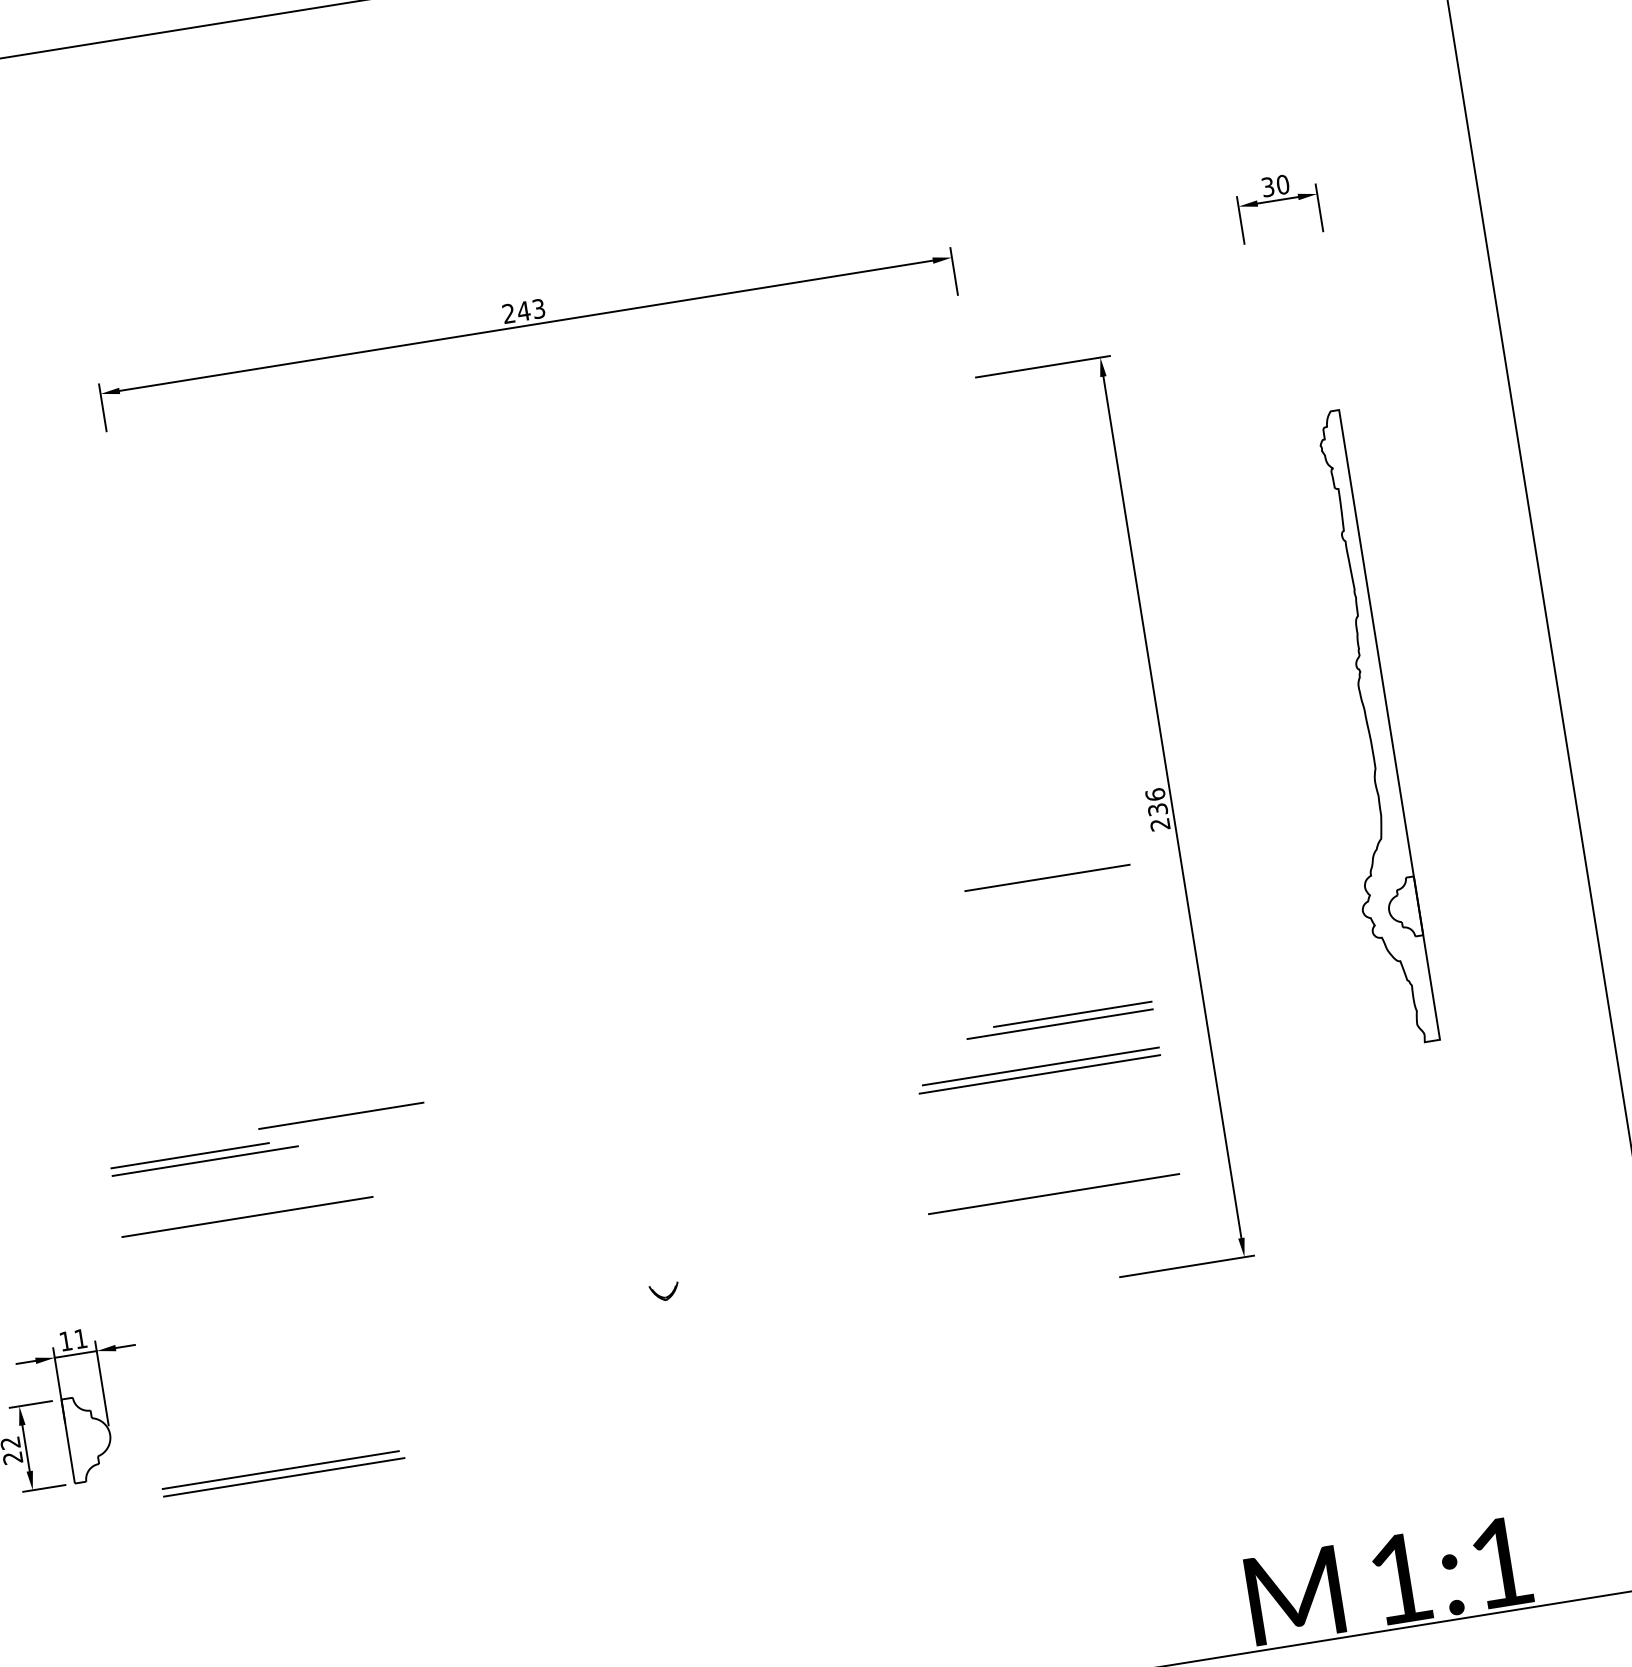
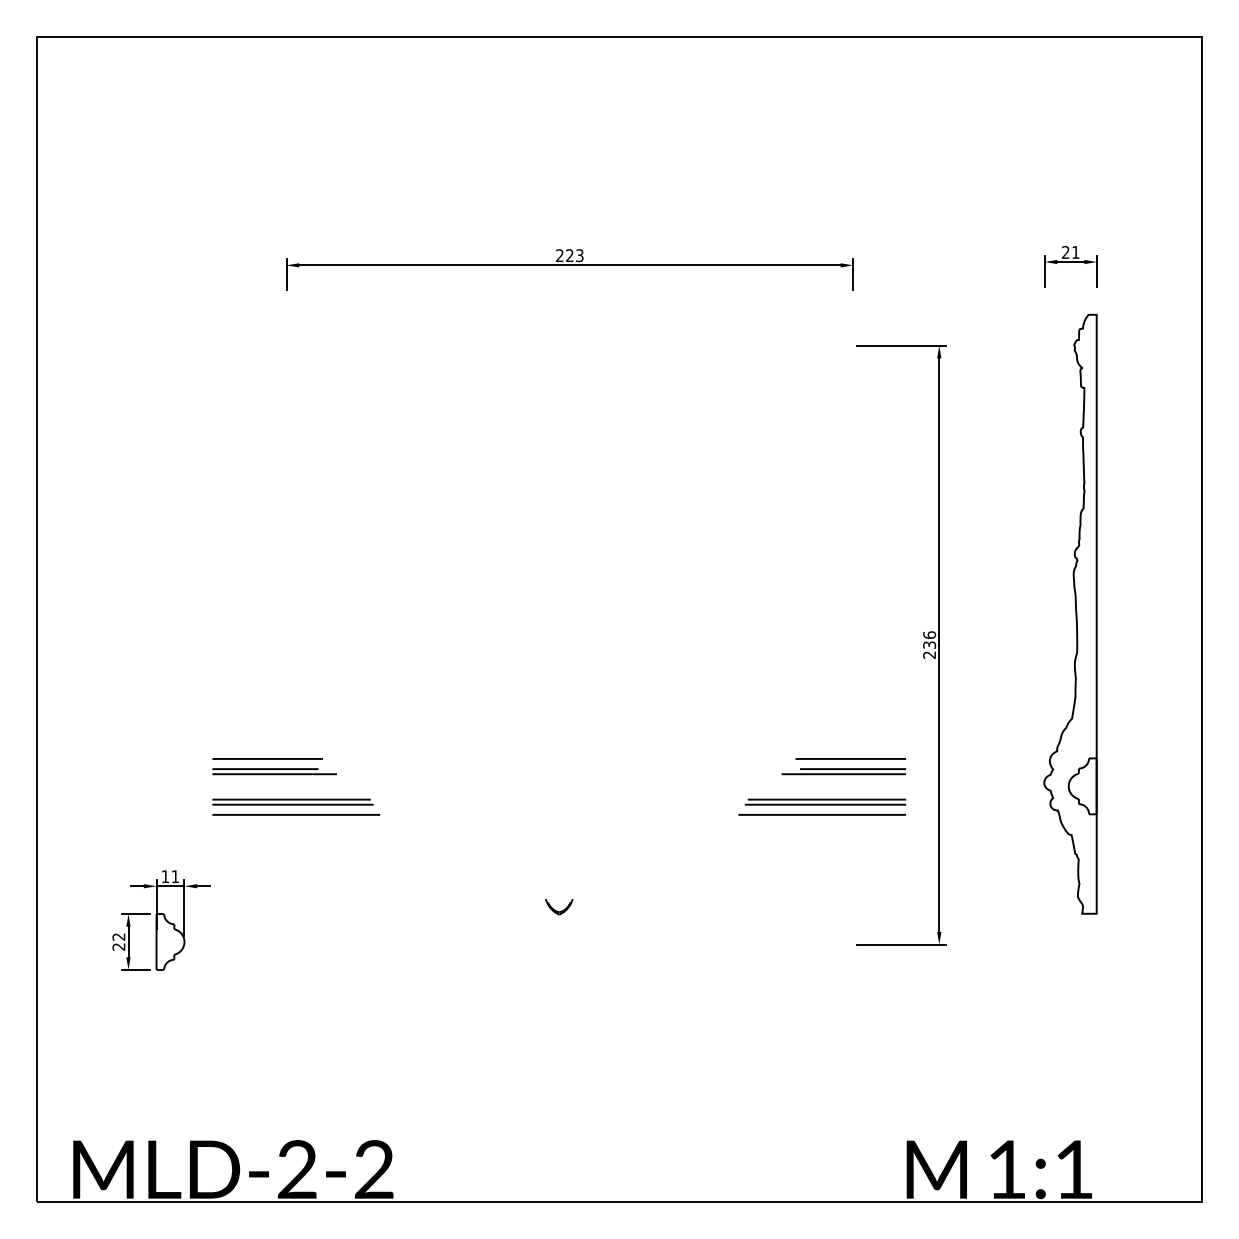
text: (1275, 186) -> (1070, 252), 30 -> 21
text: (523, 311) -> (569, 255), 243 -> 223
part: (1361, 728) -> (1070, 613), size x1.43
line: (1046, 877) -> (850, 758), moved
line: (340, 1115) -> (267, 758), moved
line: (1054, 1193) -> (822, 814), moved
part: (665, 1292) -> (559, 907), size x1.43
part: (282, 1472) -> (292, 801), moved

